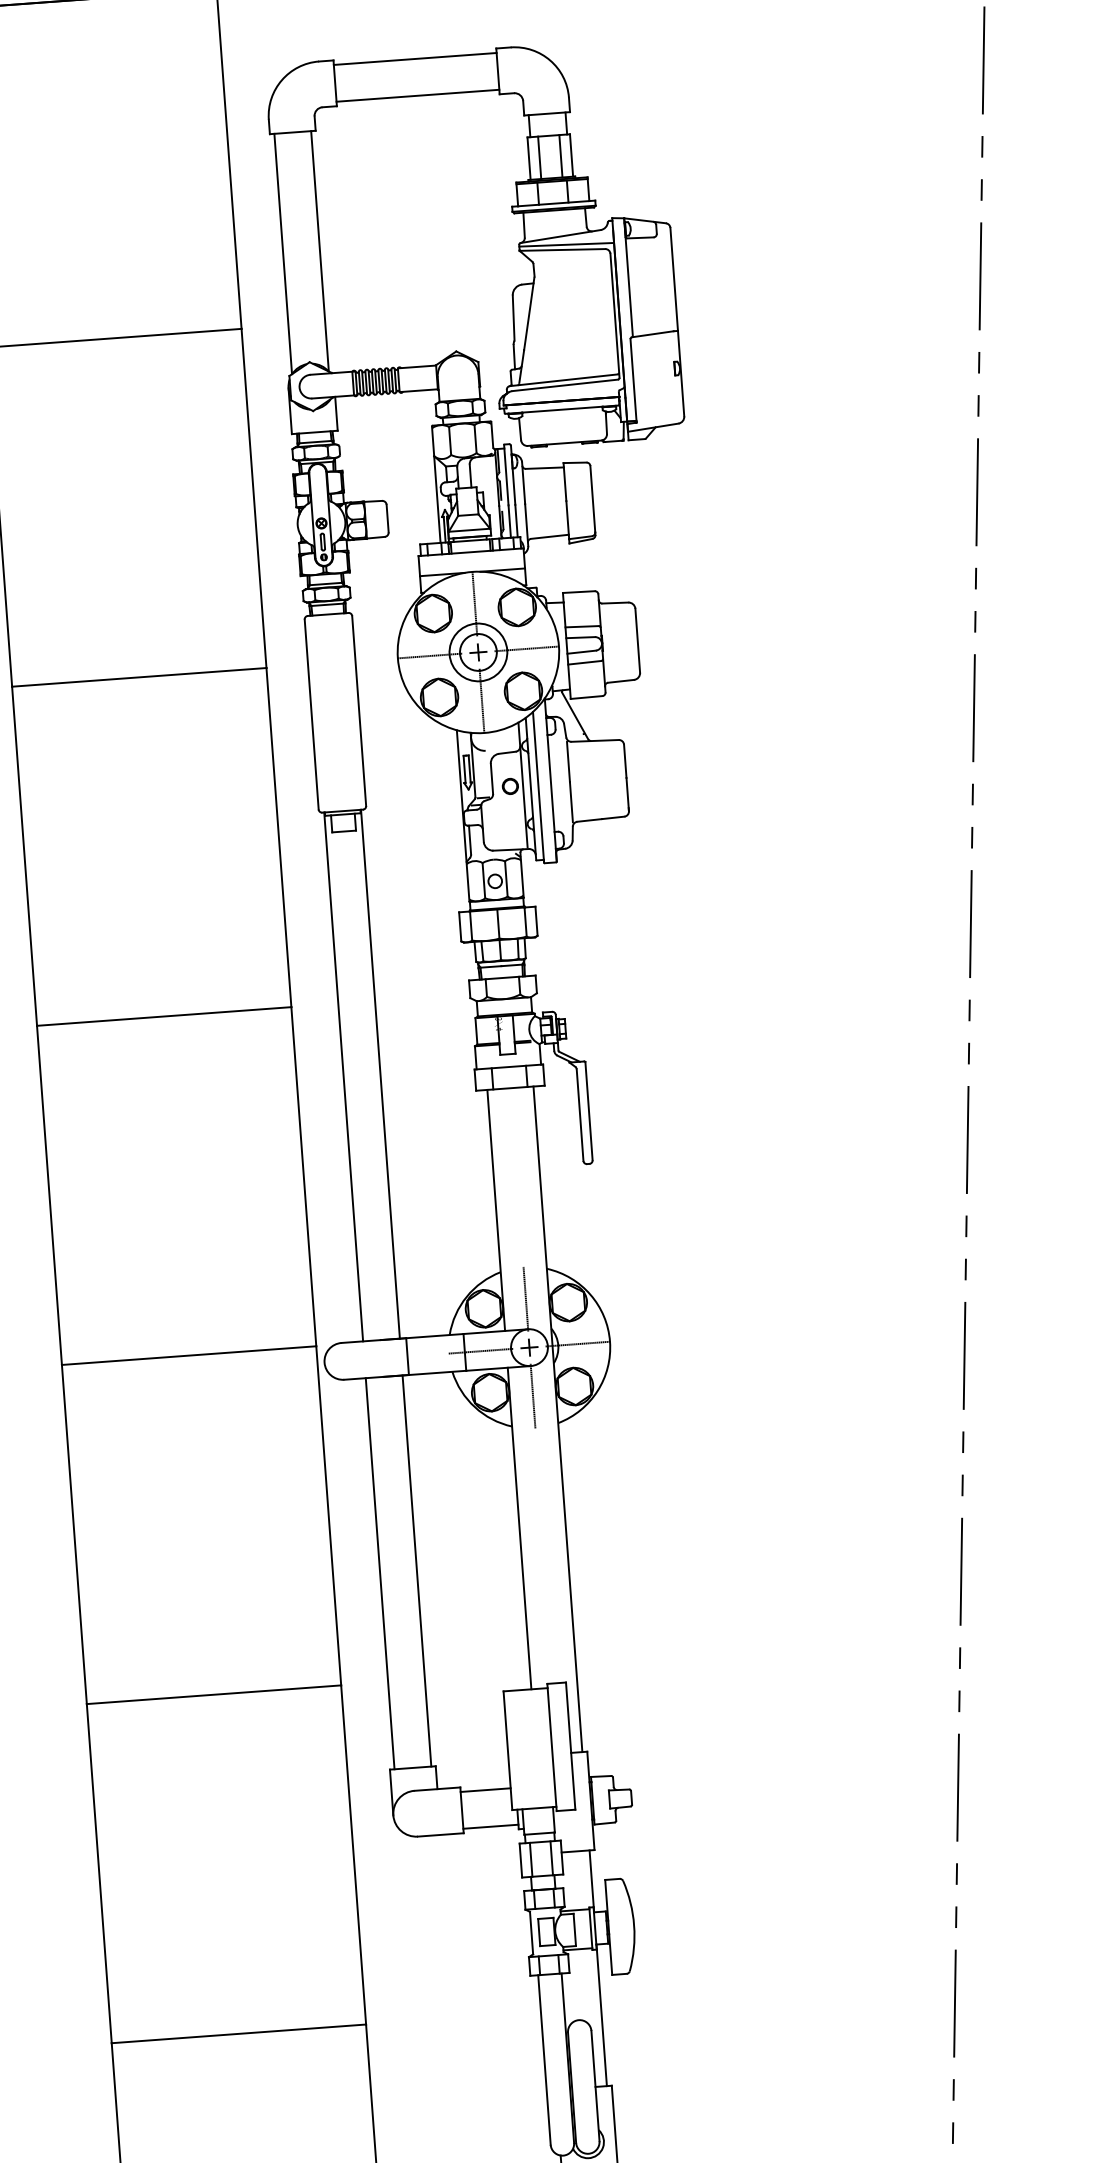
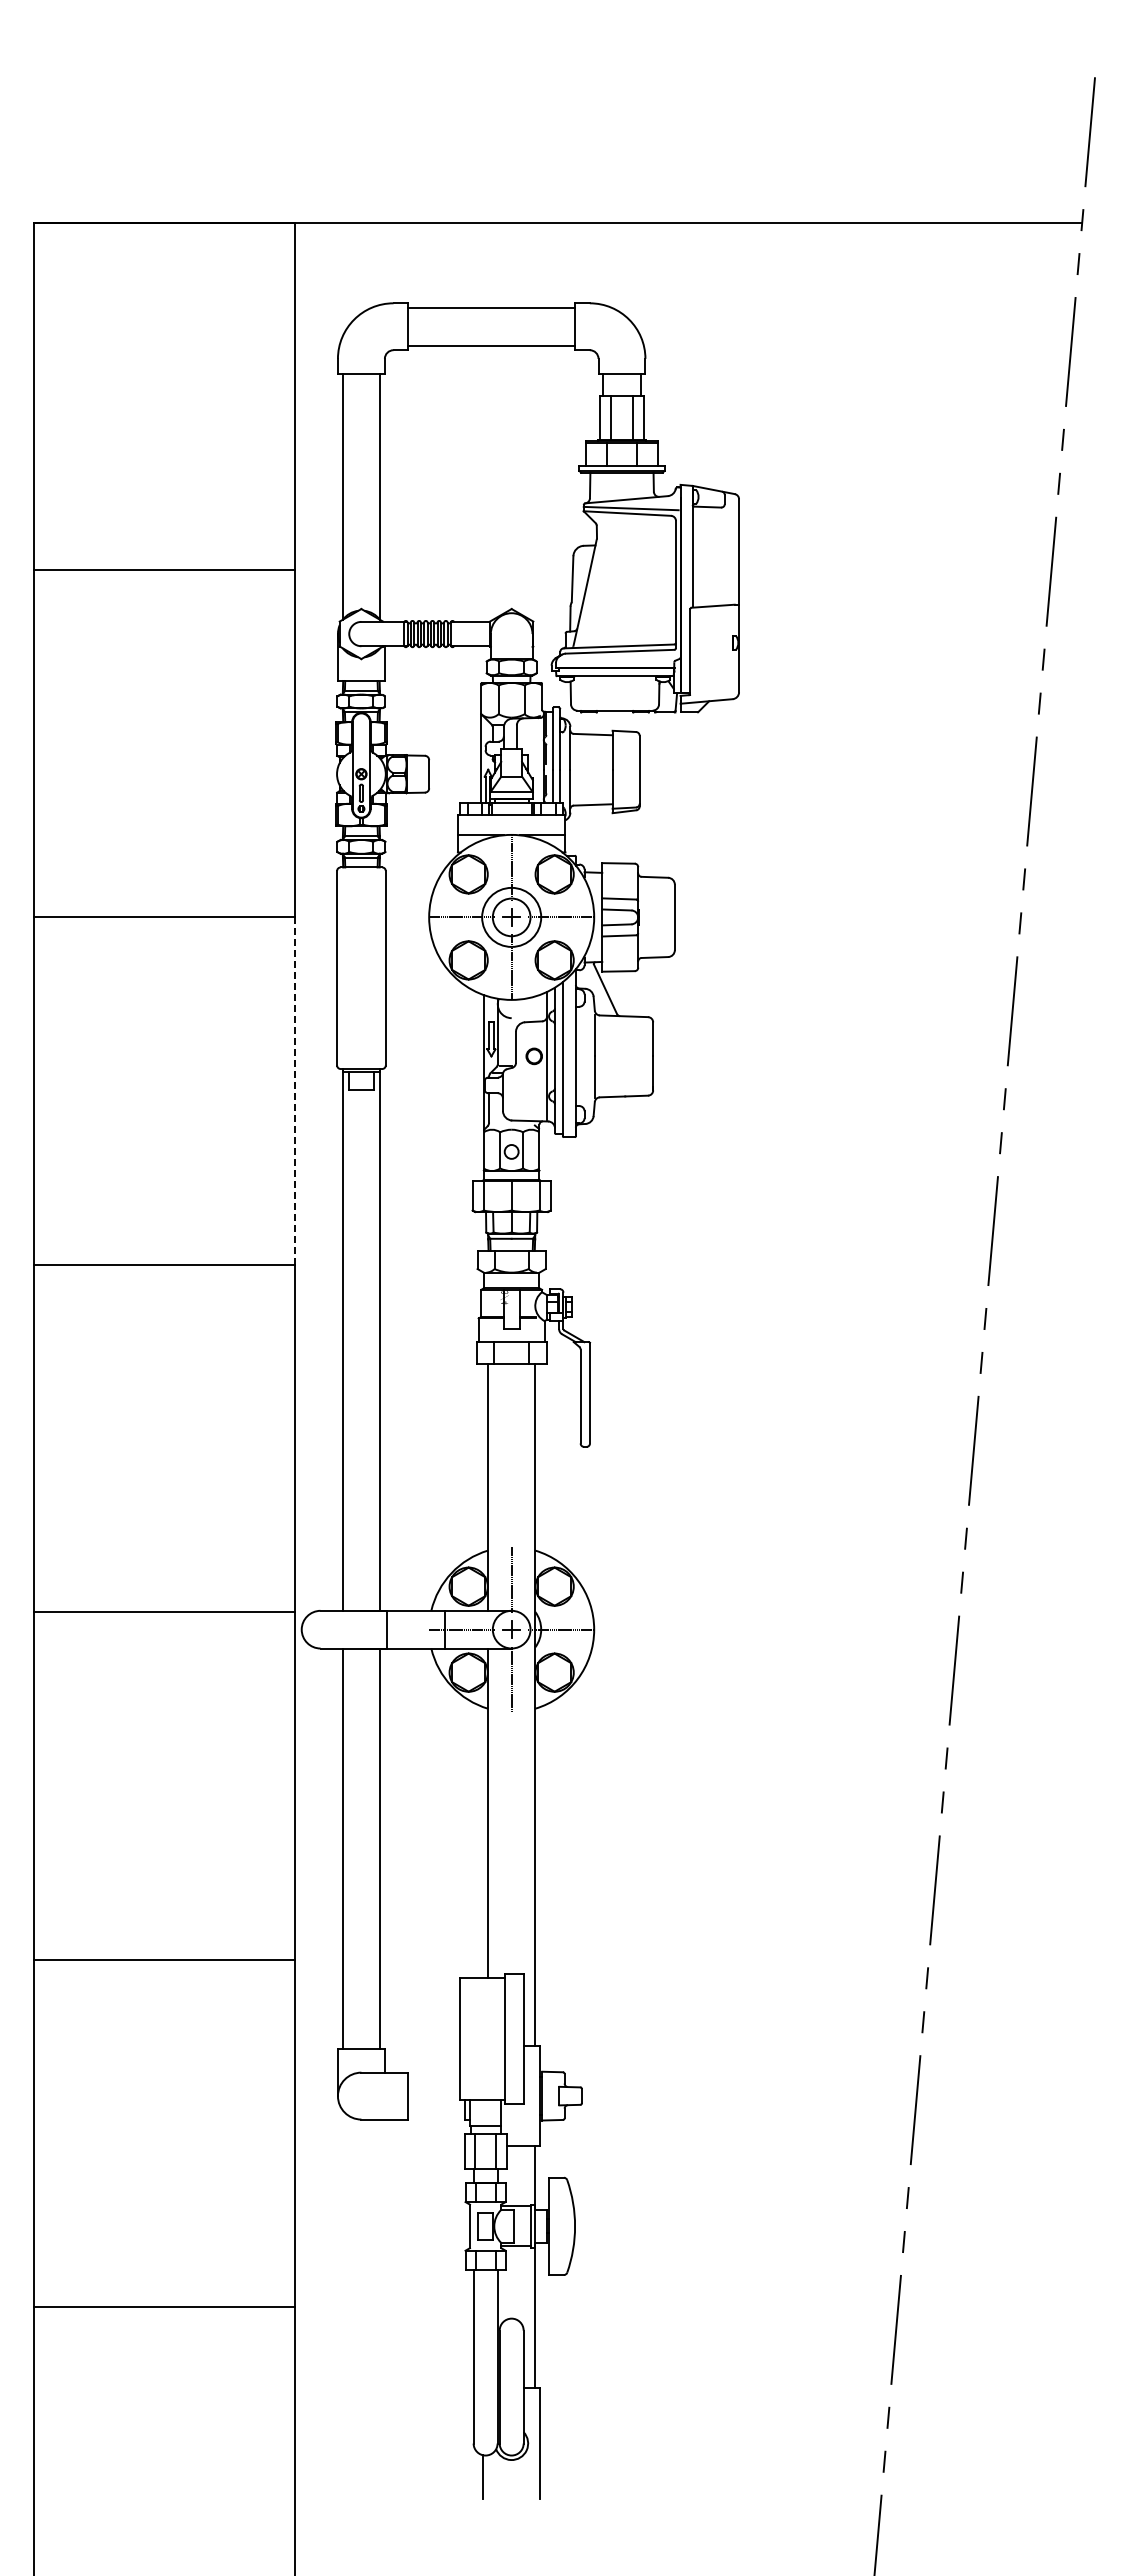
line: (278, 837) -> (294, 1091), solid -> dashed
line: (485, 1790) -> (433, 2077), removed
line: (490, 1826) -> (436, 2114), removed

